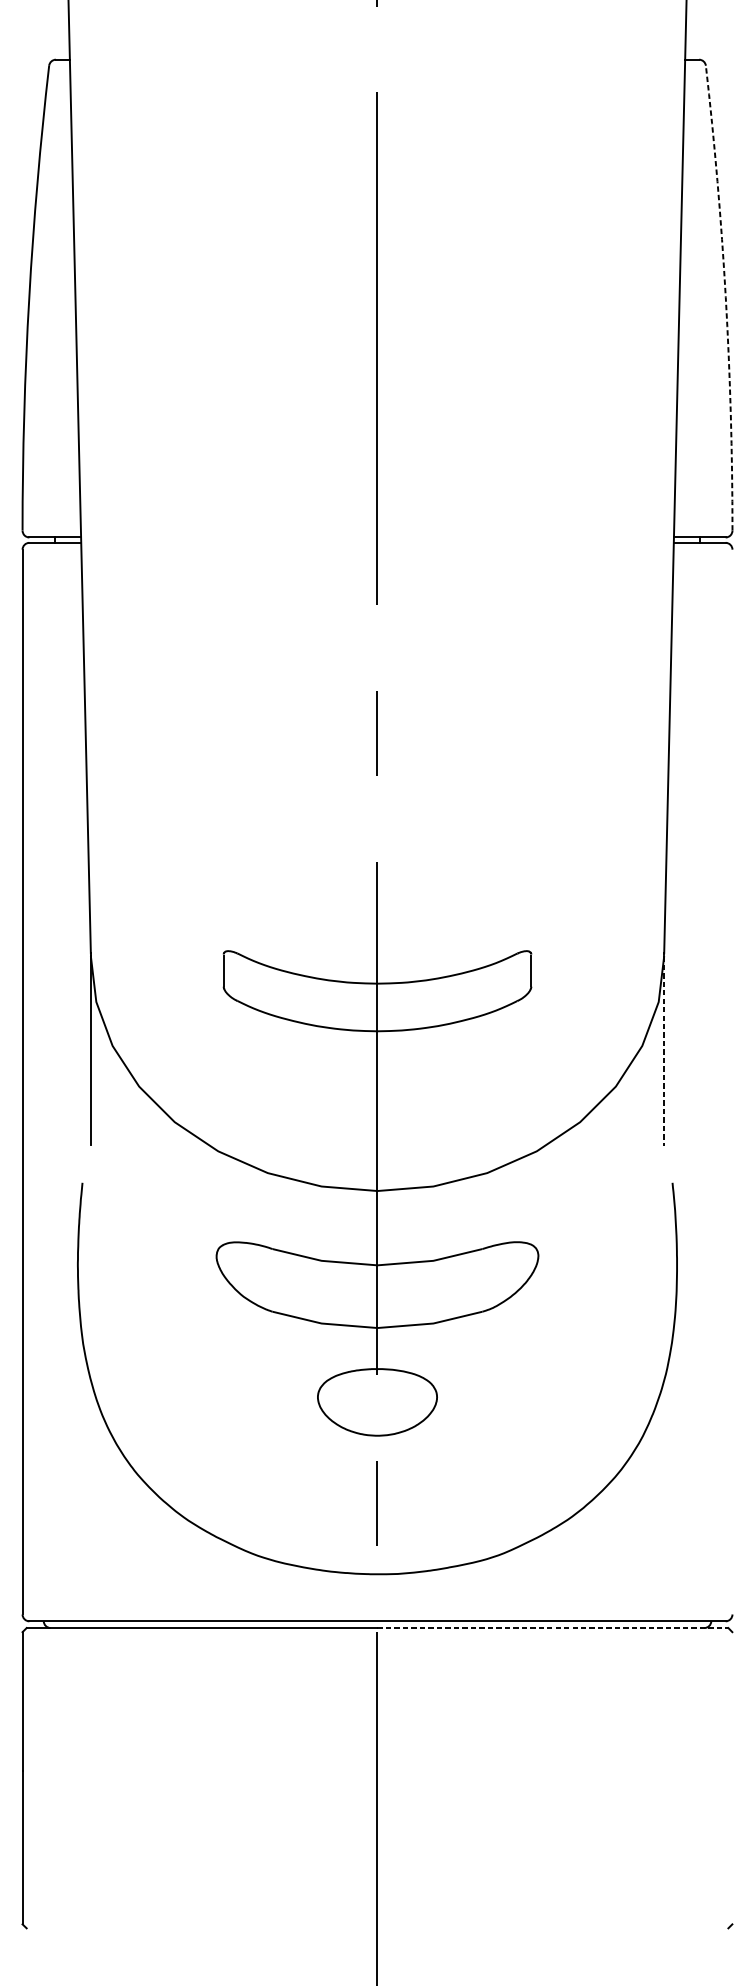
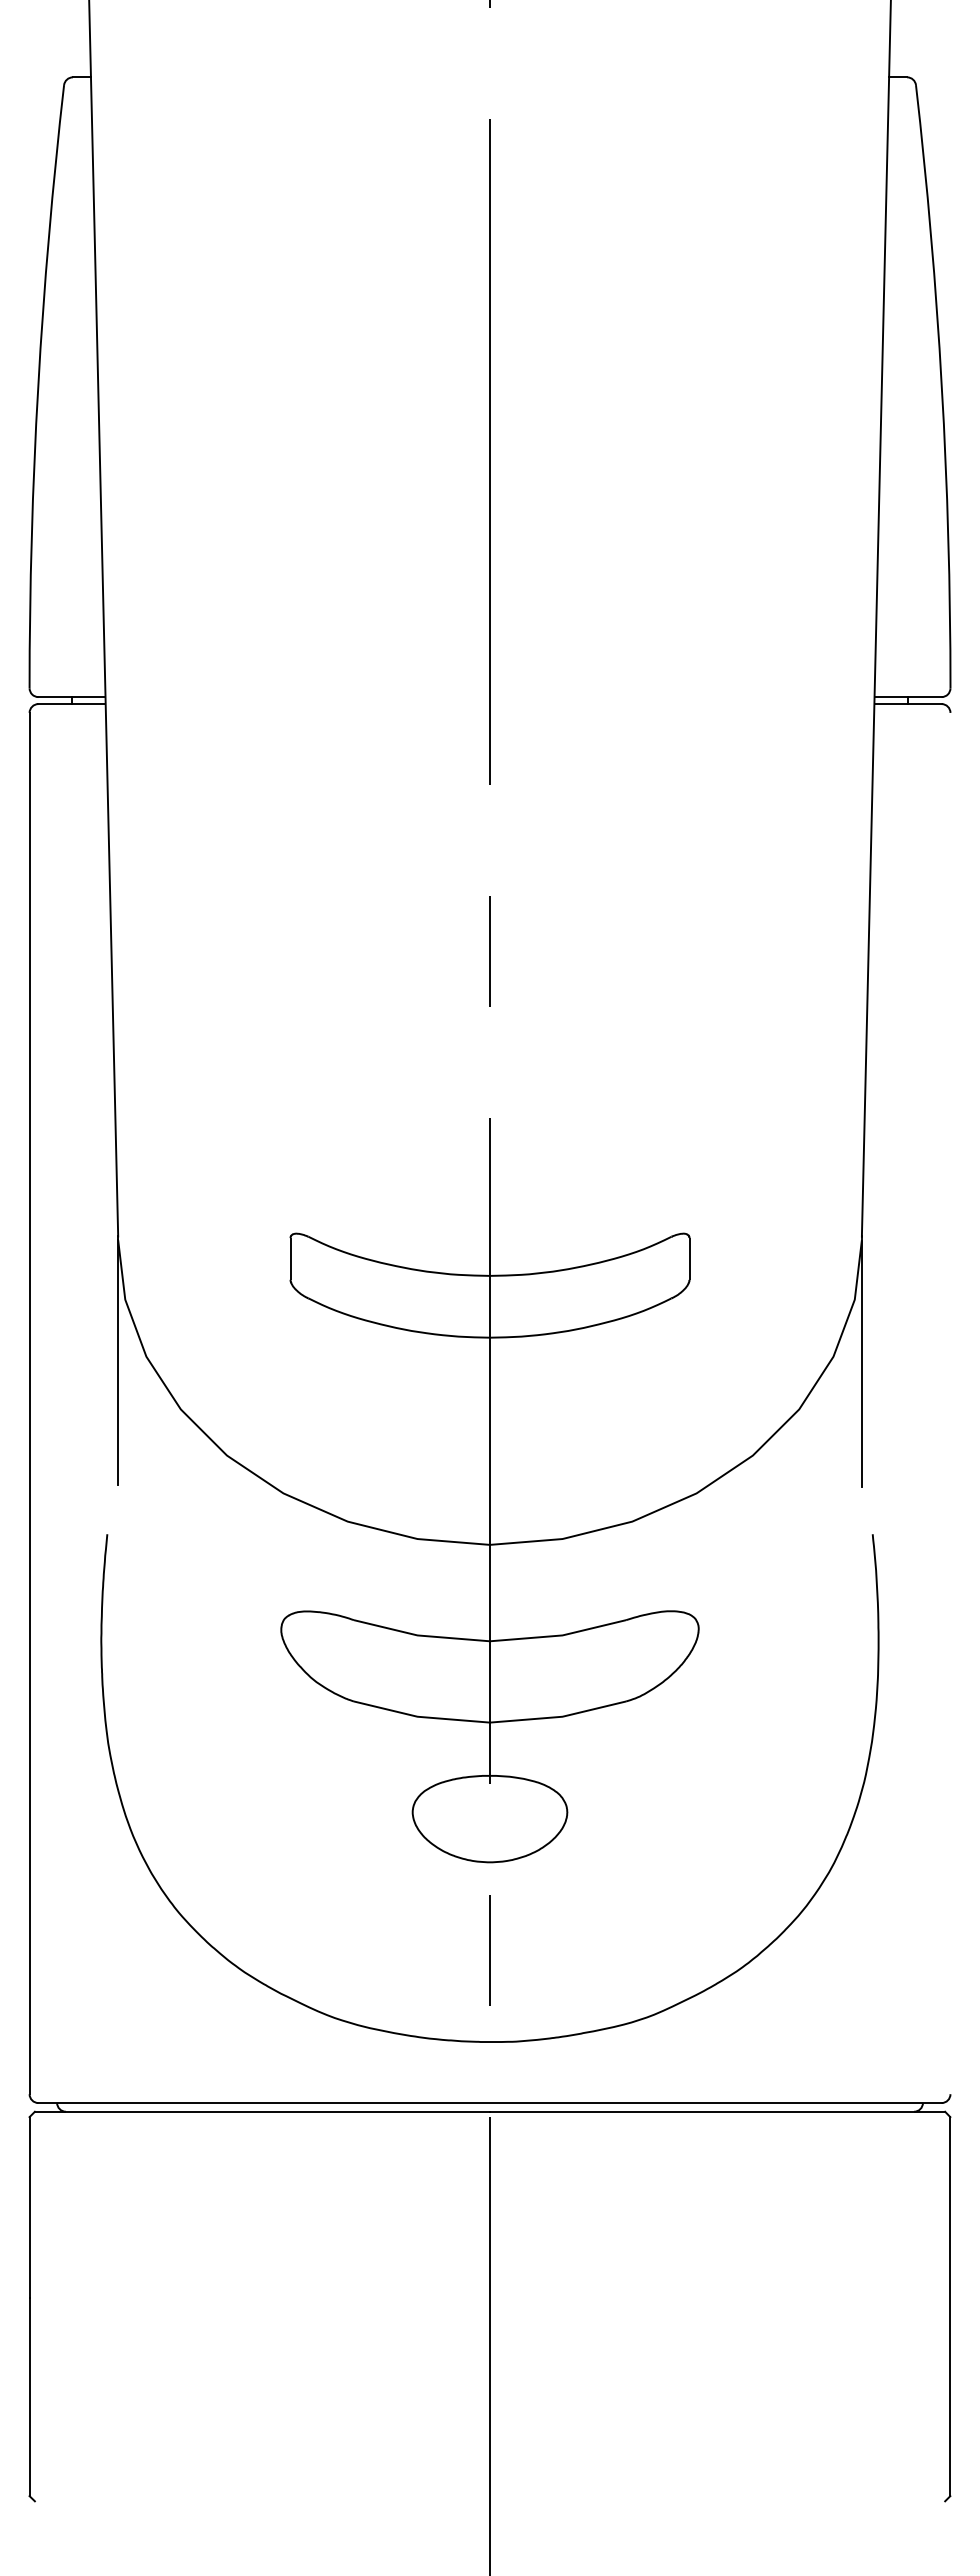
arc: (725, 298) -> (941, 386), dashed -> solid
line: (663, 1051) -> (861, 1364), dashed -> solid
line: (552, 1627) -> (717, 2111), dashed -> solid
line: (732, 1778) -> (950, 2306), added

